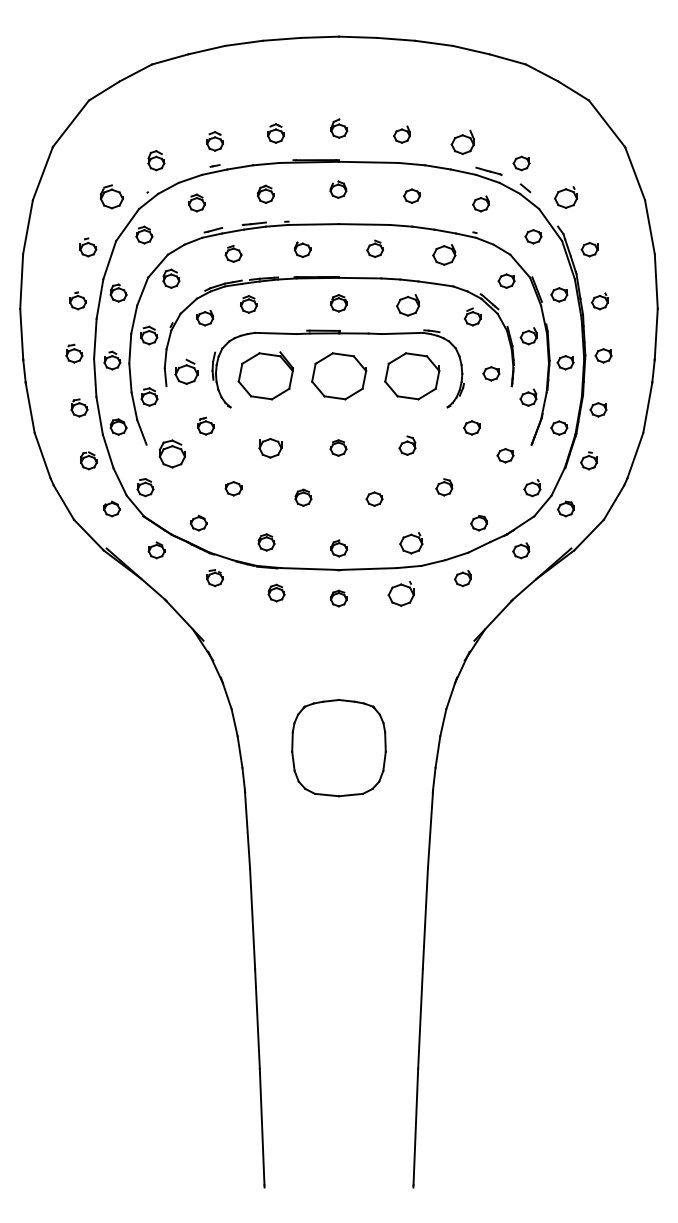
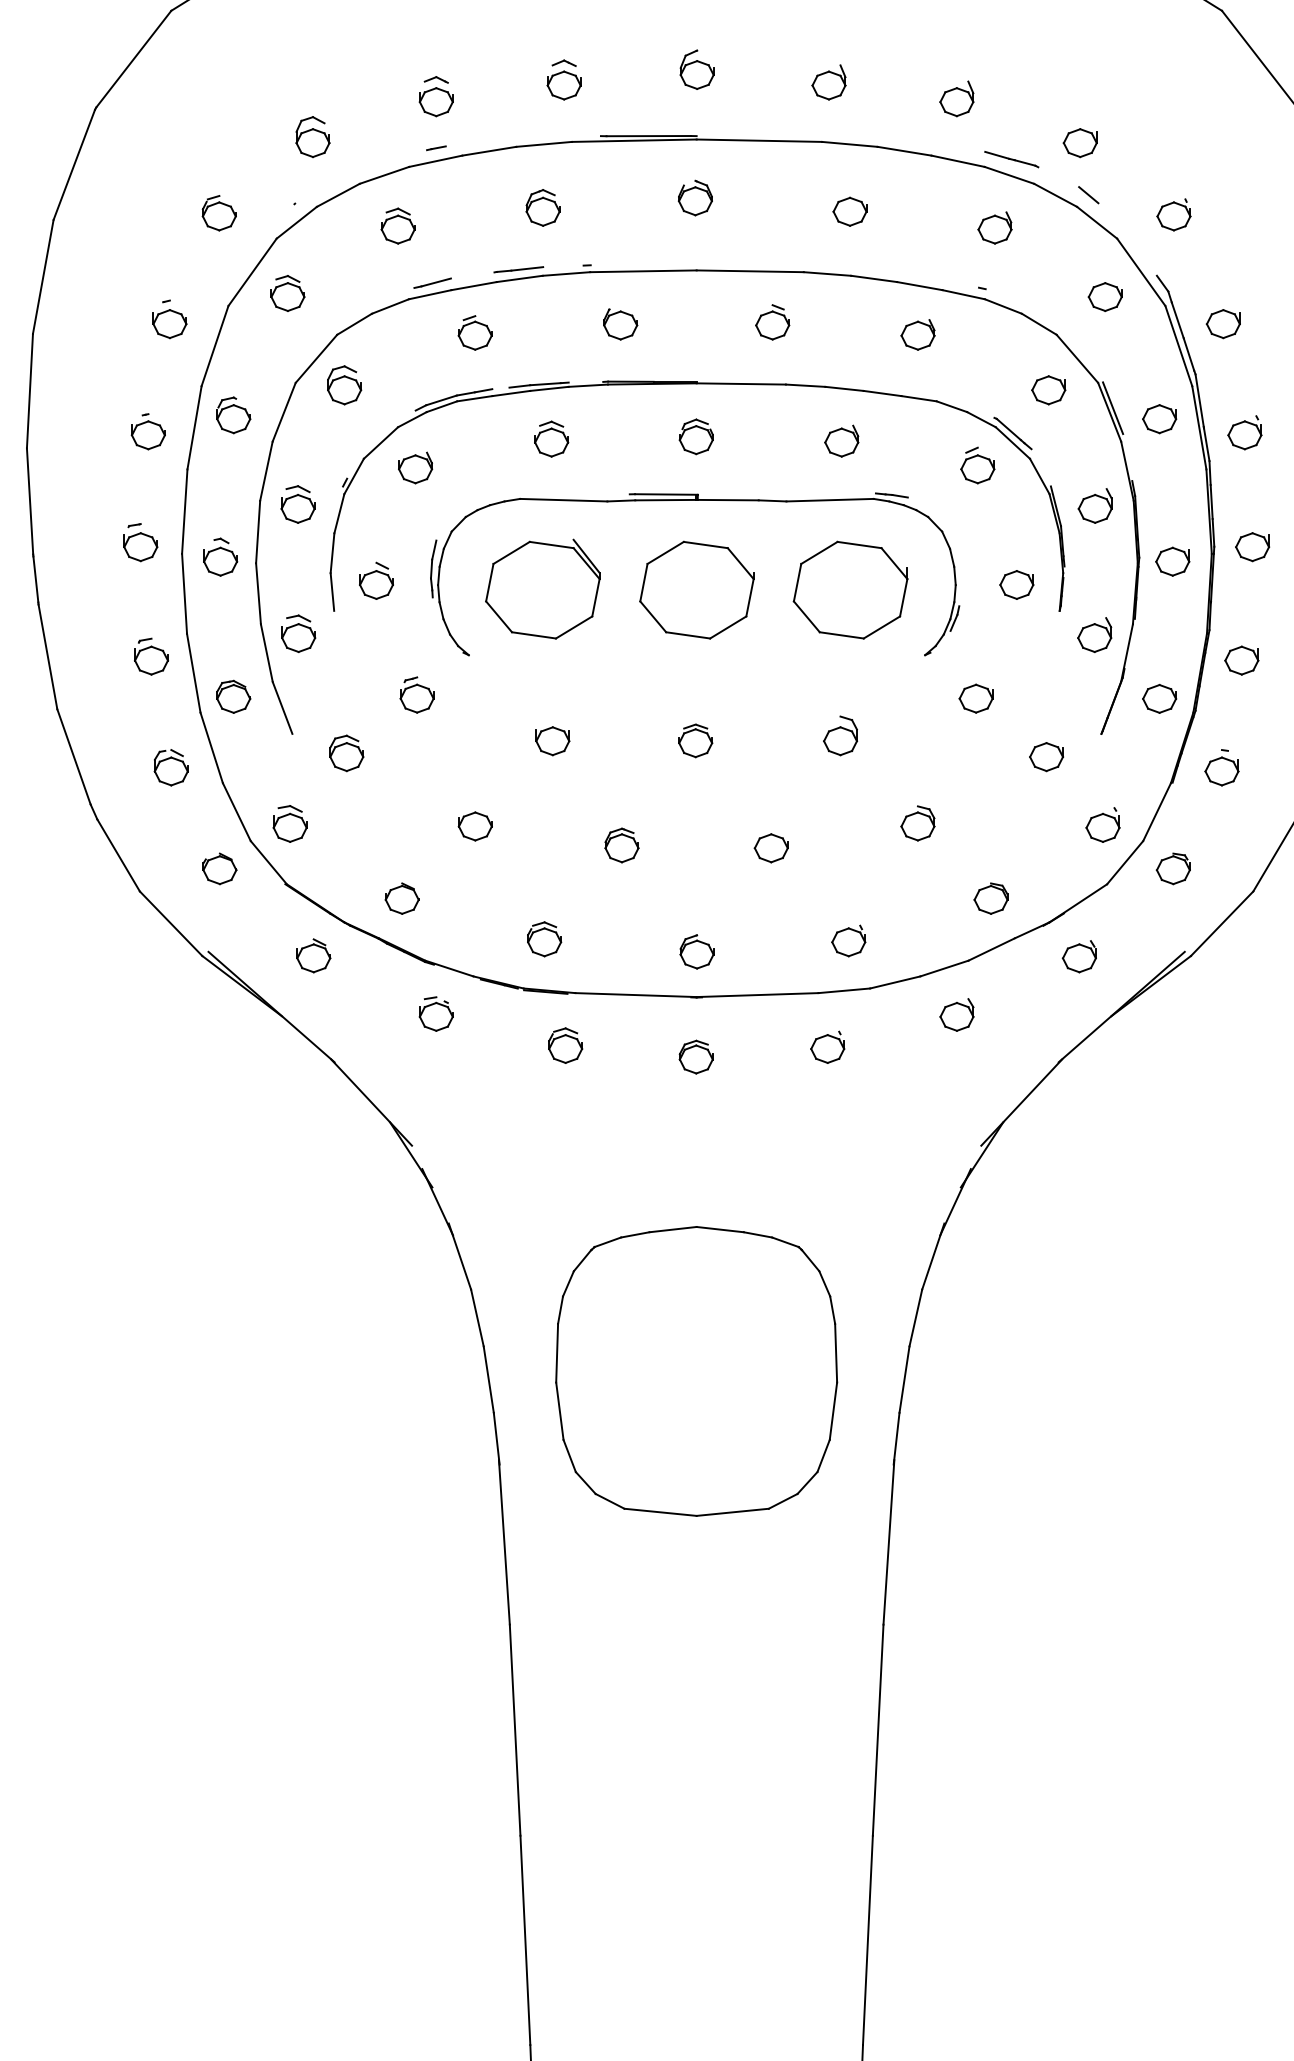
part: (462, 142) -> (956, 98), size x0.71
part: (111, 196) -> (218, 212), size x0.71
part: (566, 197) -> (1174, 214), size x0.71
part: (444, 254) -> (918, 334), size x0.71
part: (248, 304) -> (550, 439), moved
part: (407, 305) -> (840, 441), size x0.71
part: (186, 371) -> (376, 580), size x0.71
part: (270, 447) -> (552, 739), size x0.71
part: (172, 453) -> (346, 752), size x0.62
part: (411, 543) -> (848, 941), size x0.71
part: (401, 593) -> (827, 1046), size x0.62
part: (338, 747) -> (695, 1370), size x1.43

